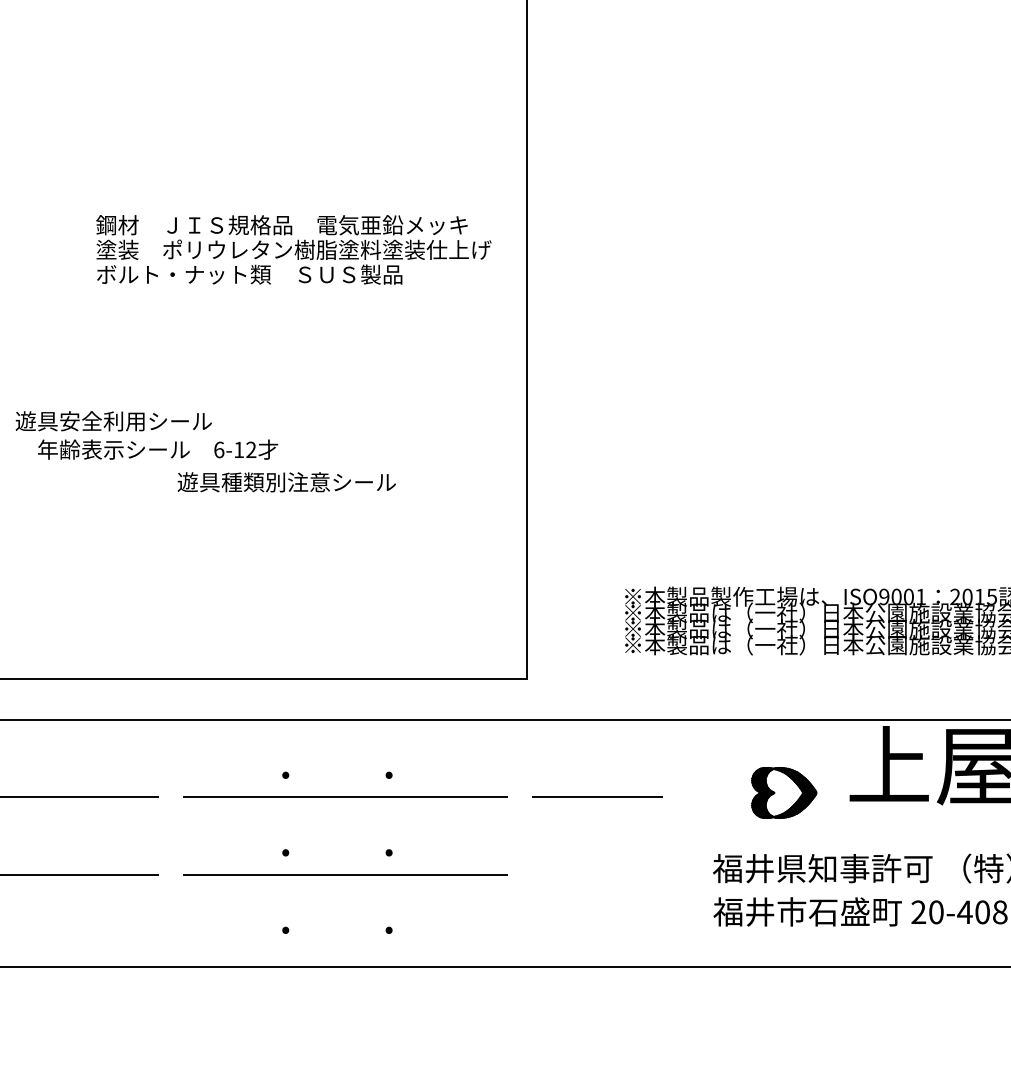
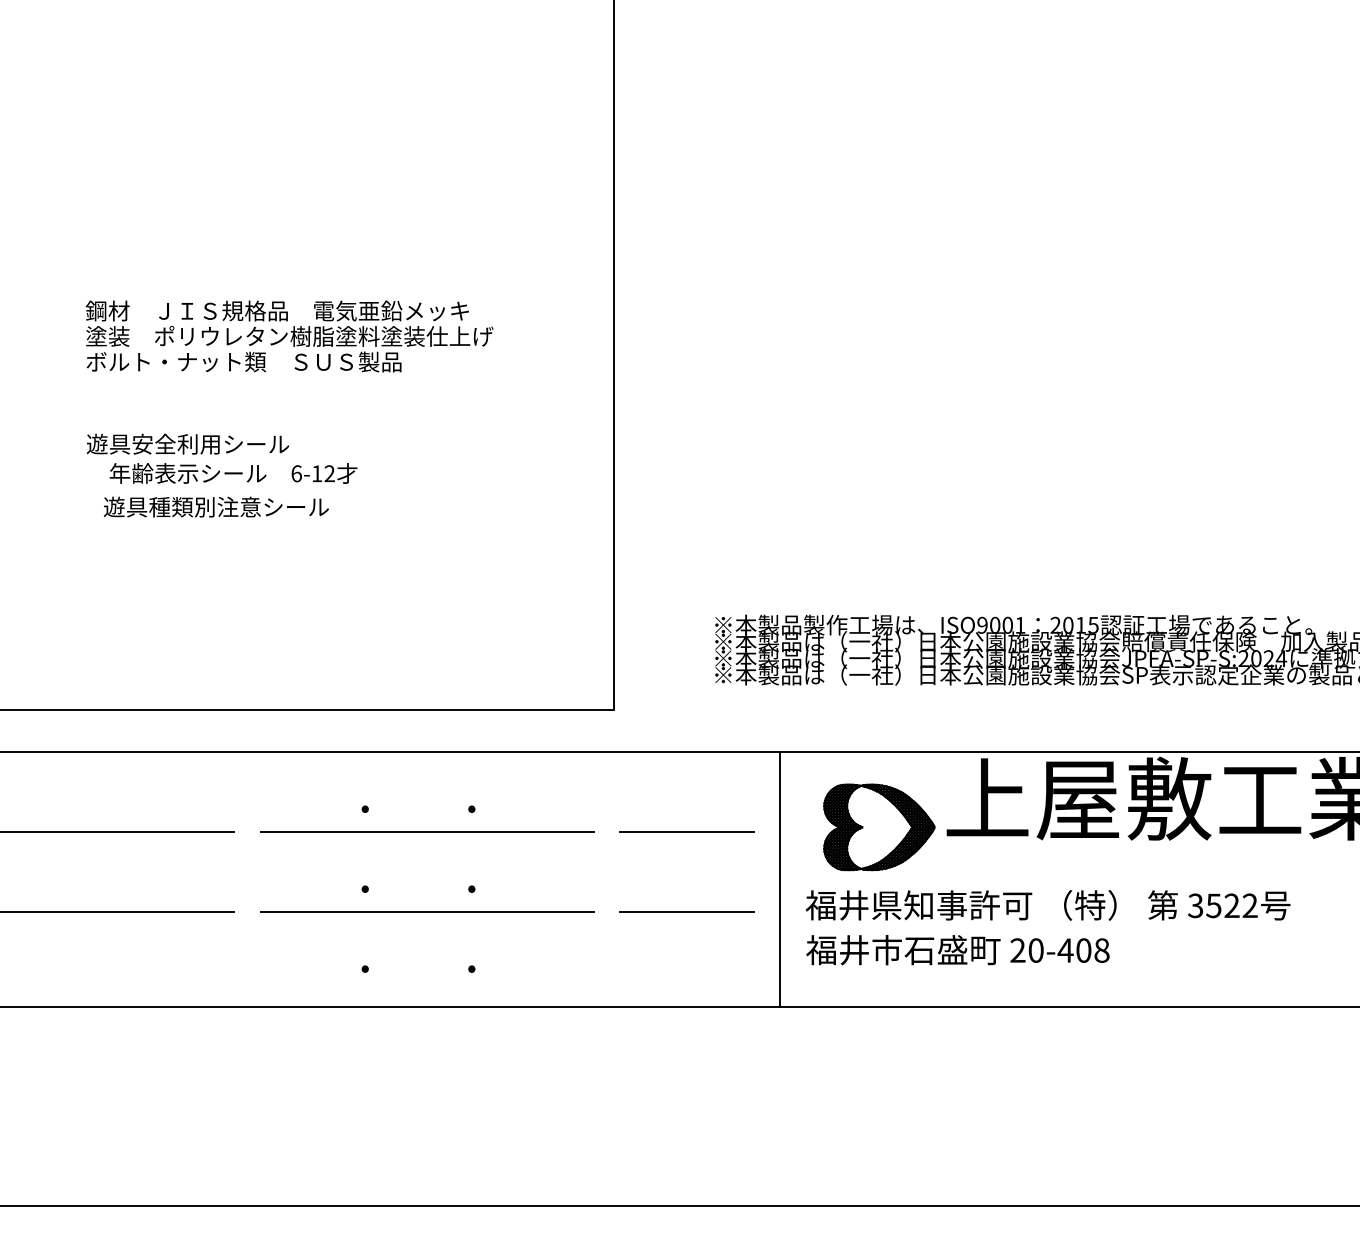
text: (293, 249) -> (289, 336), moved
text: (286, 481) -> (216, 506), moved
part: (784, 793) -> (879, 827), size x1.67
line: (688, 842) -> (780, 878), added
line: (597, 874) -> (686, 911), added

